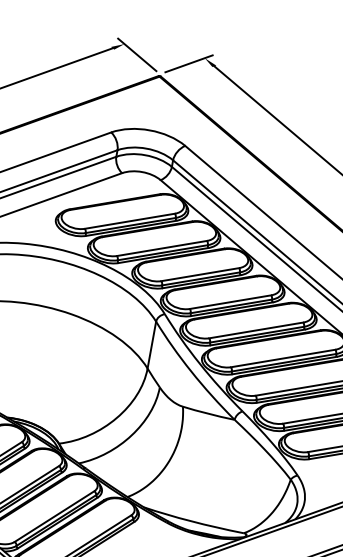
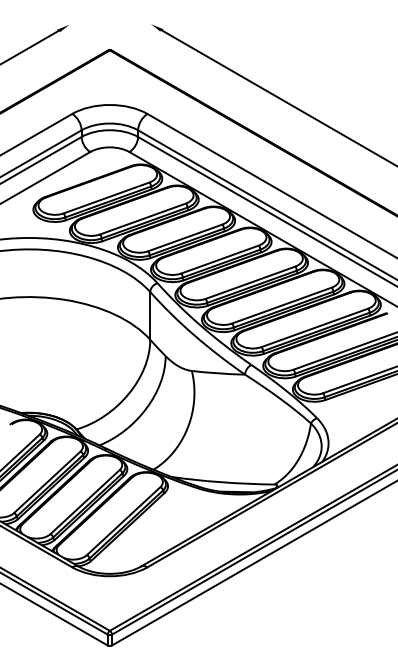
line: (136, 54) -> (83, 32), removed
line: (189, 63) -> (136, 32), removed

